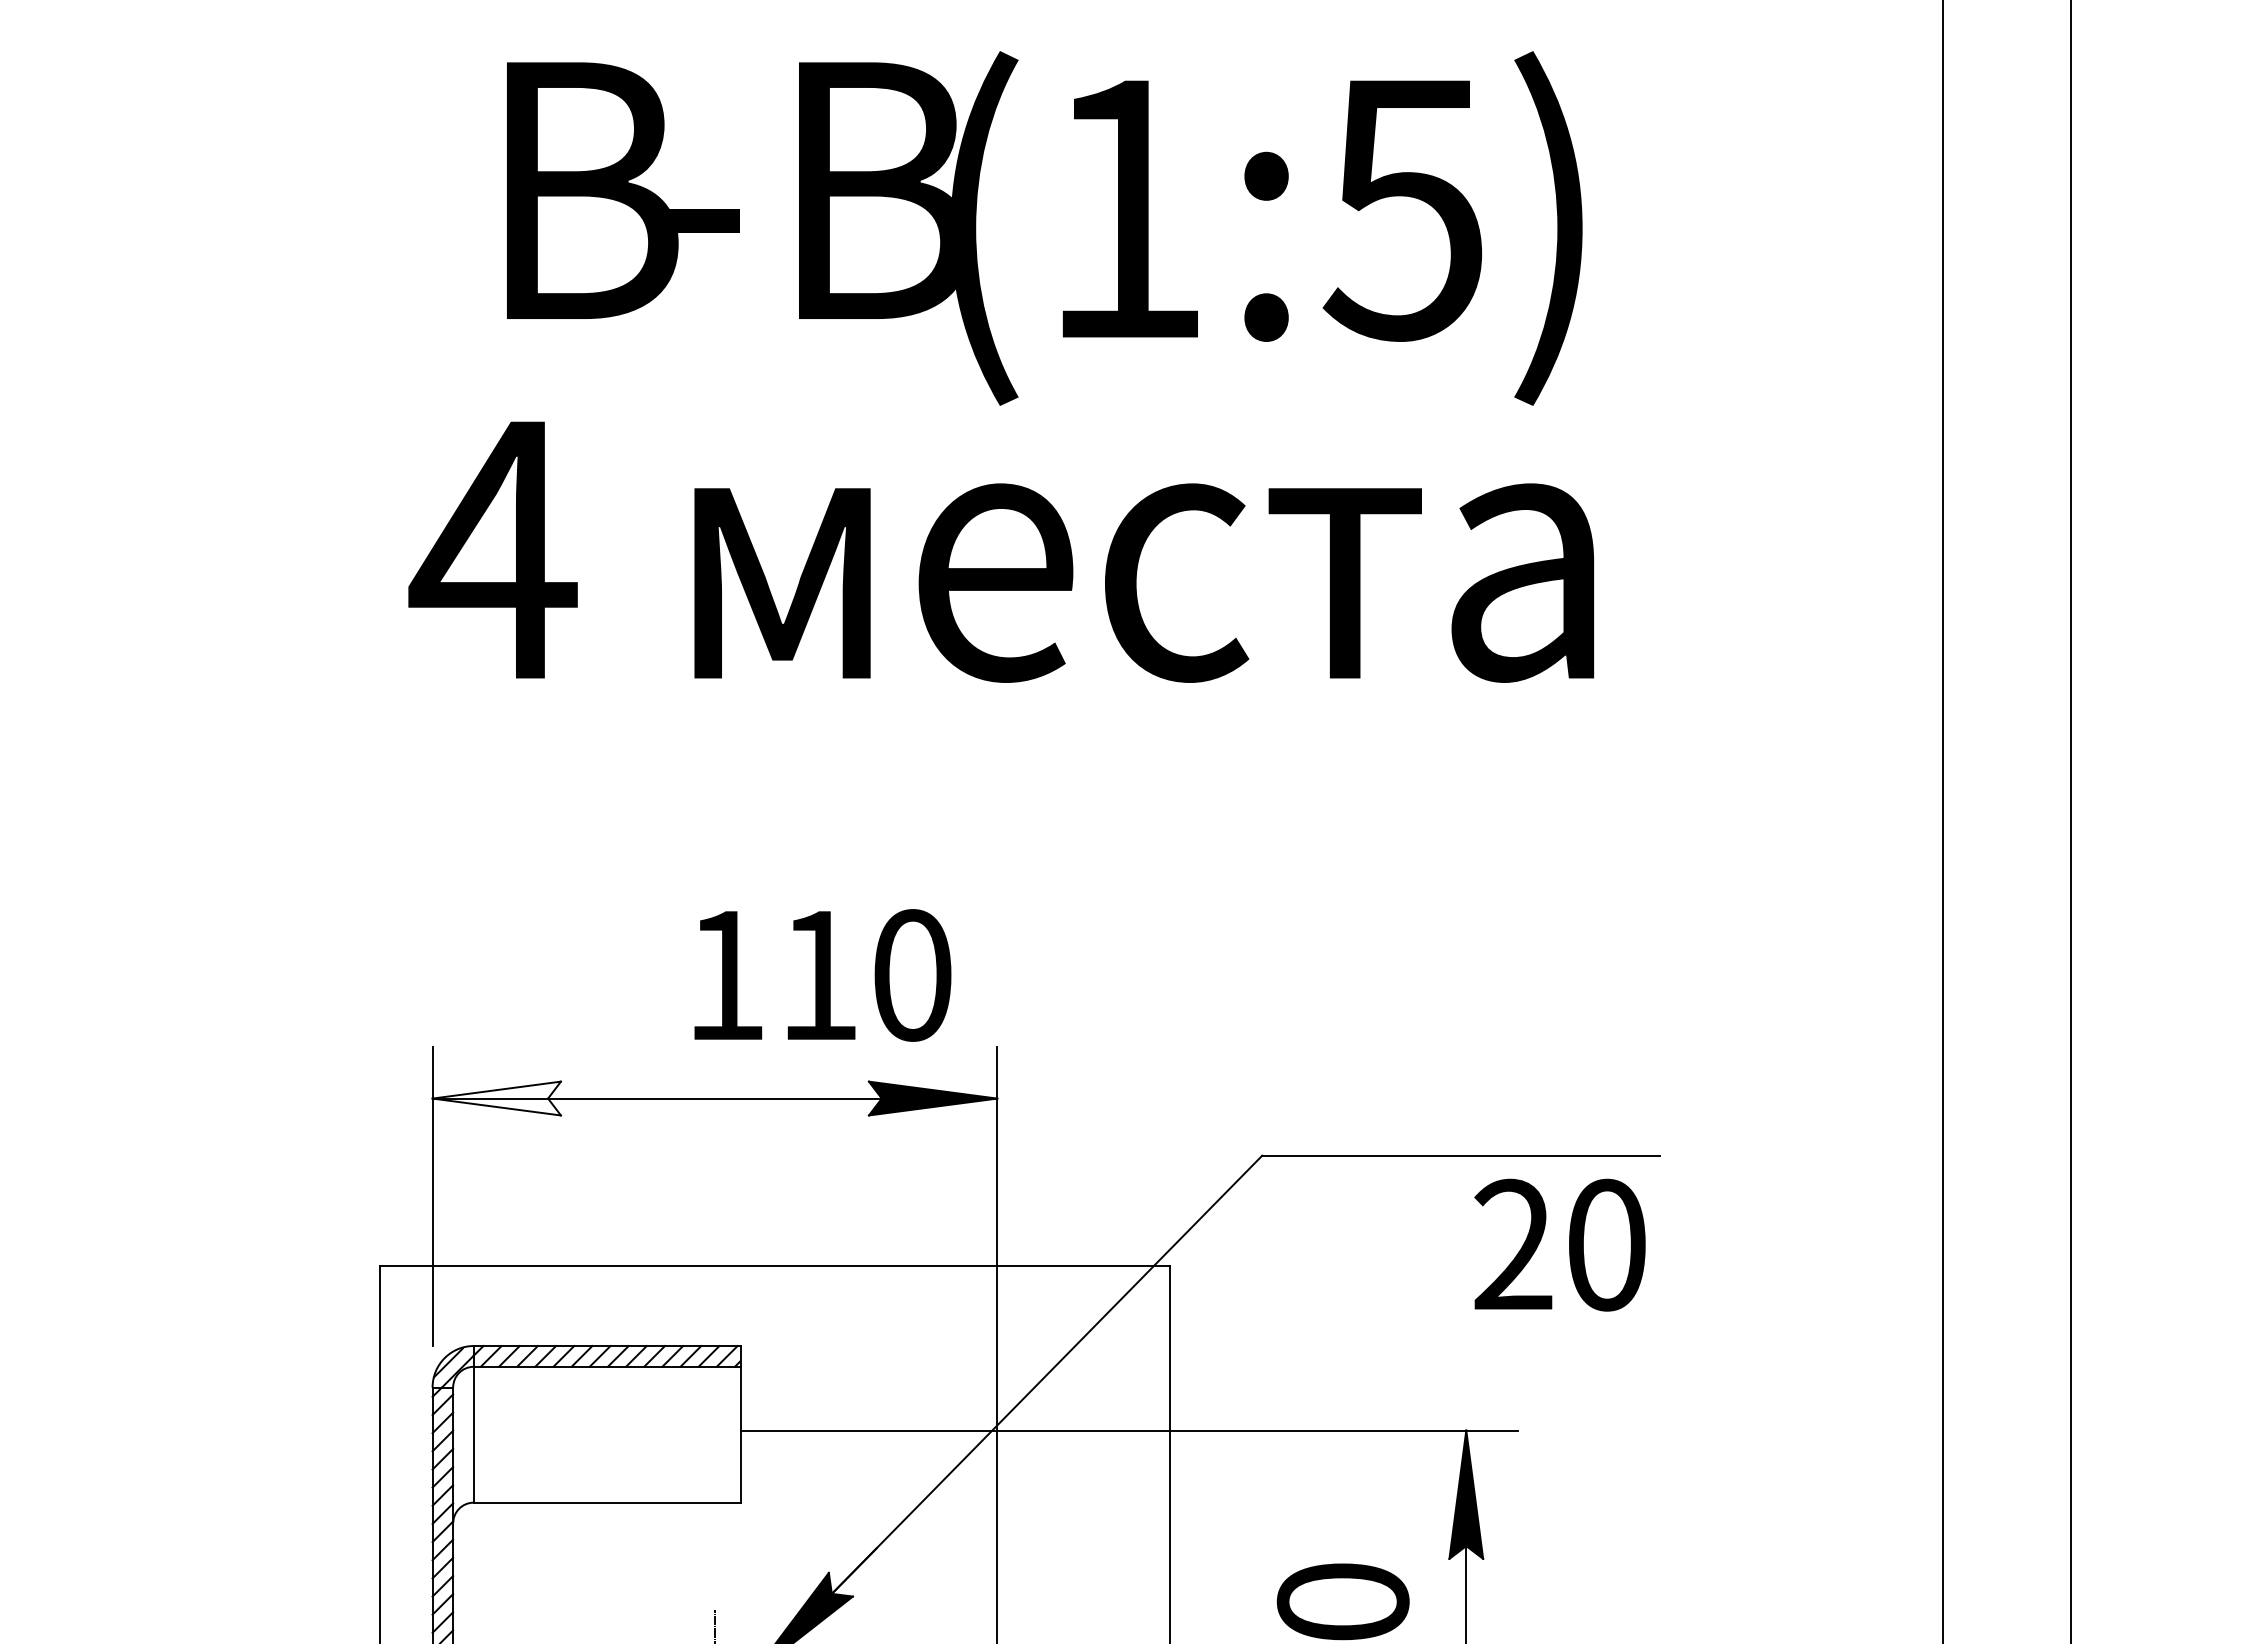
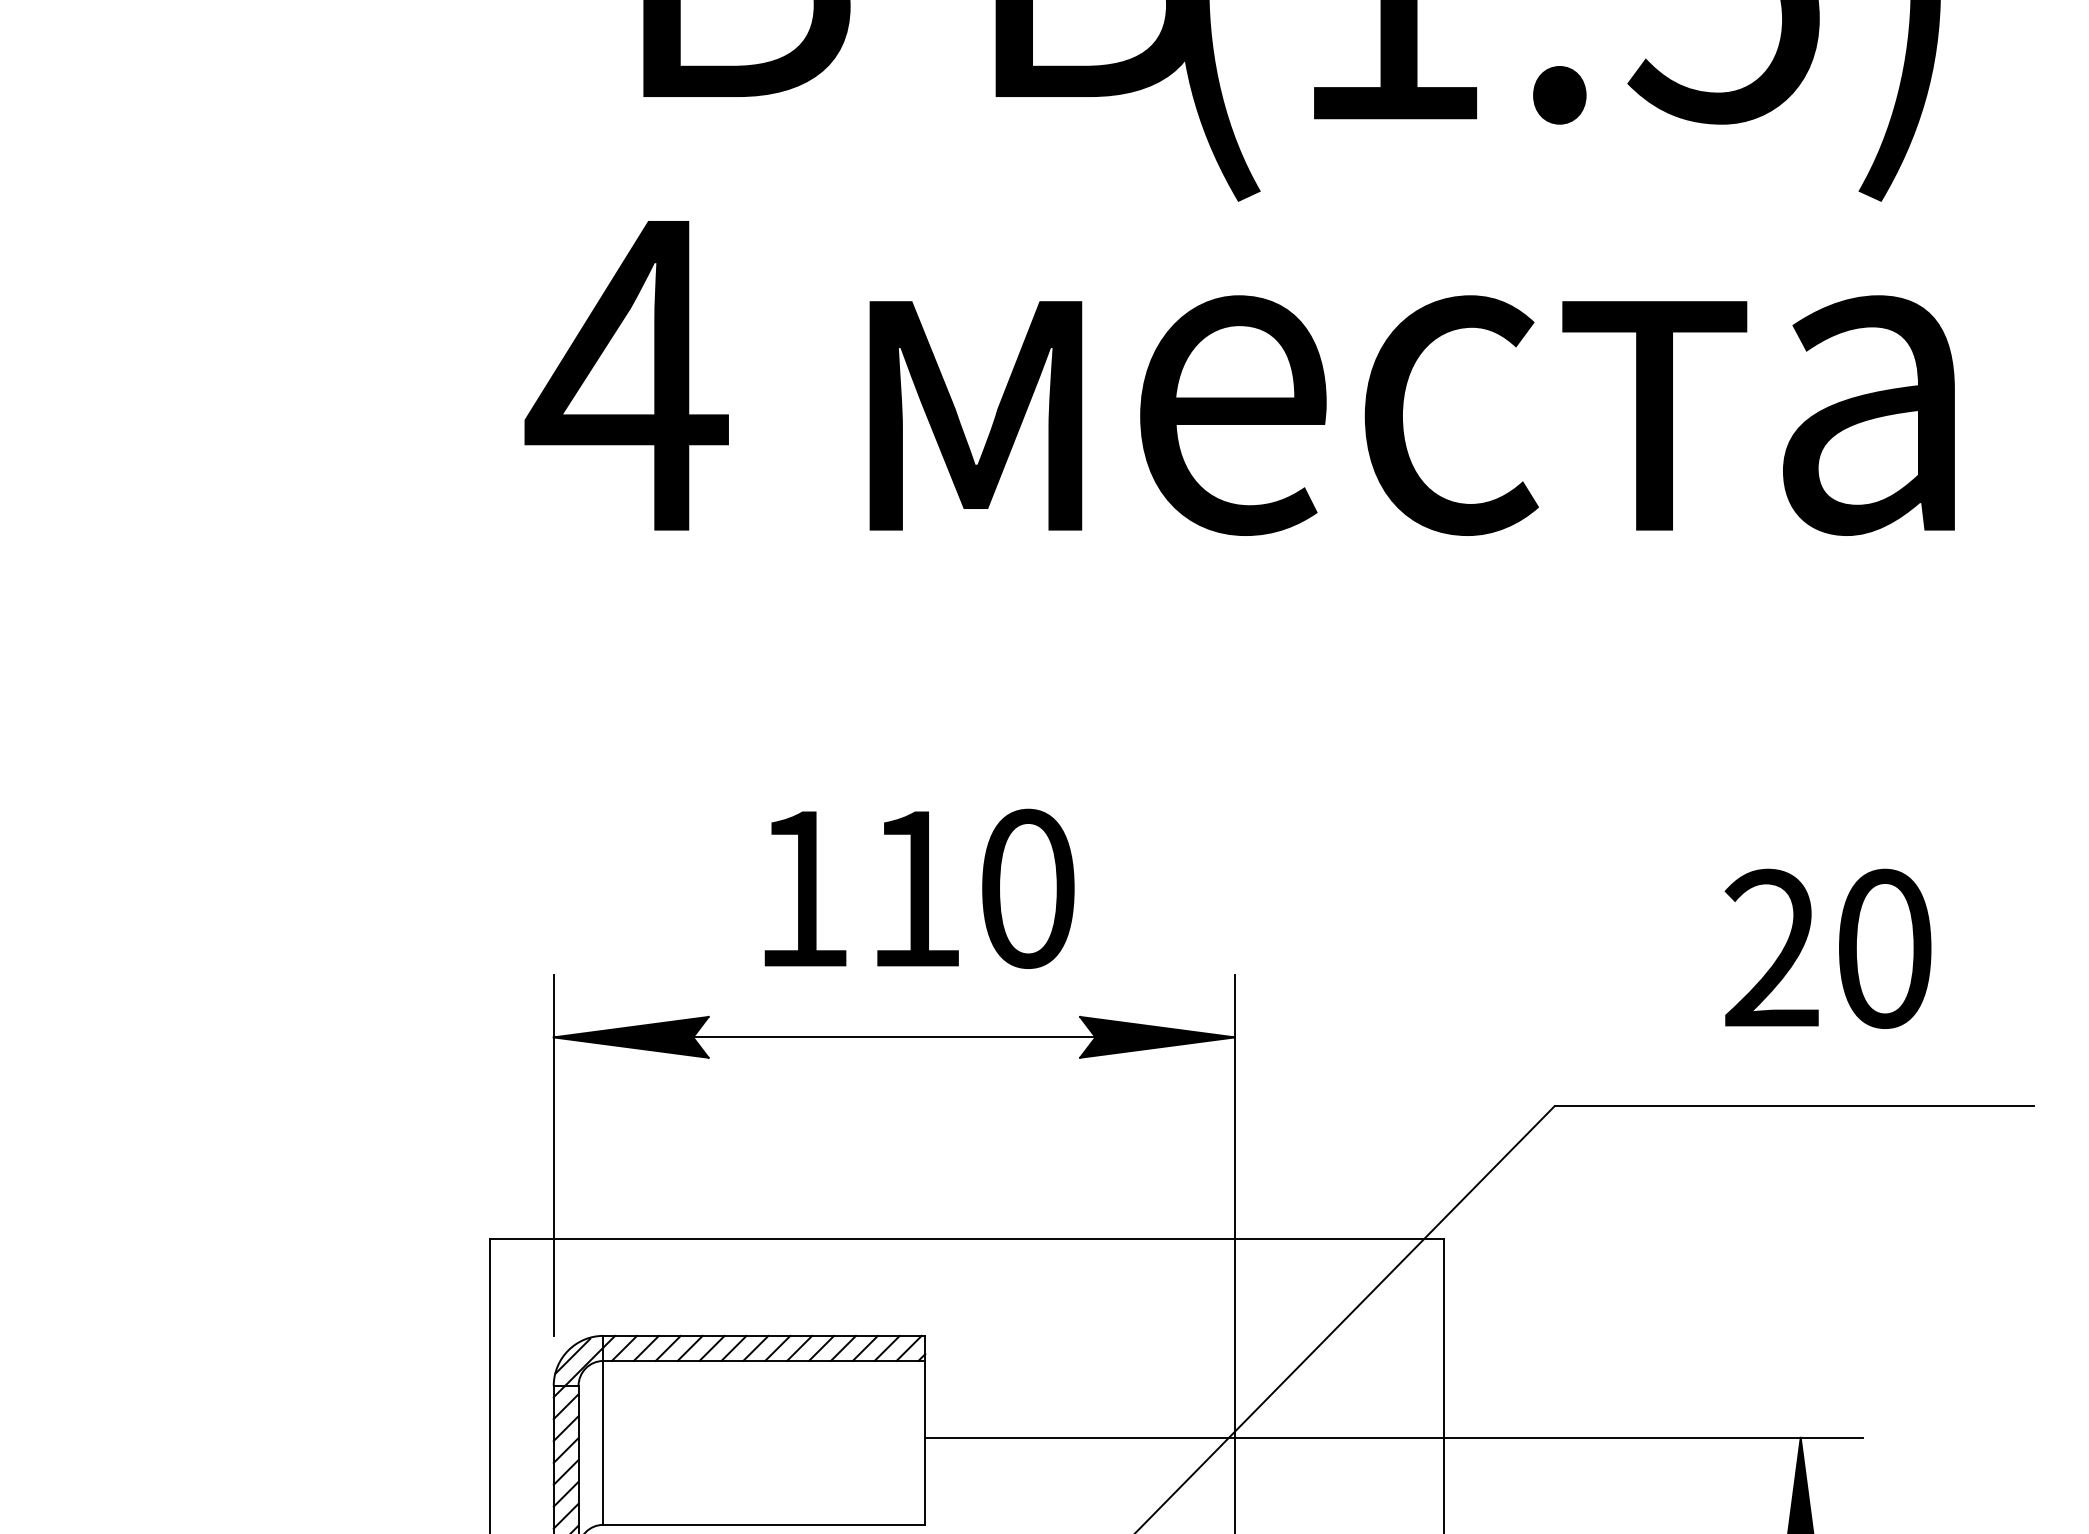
text: (822, 975) -> (919, 888), moved
fill: (496, 1098) -> (630, 1037), added
text: (1559, 1244) -> (1827, 948), moved

